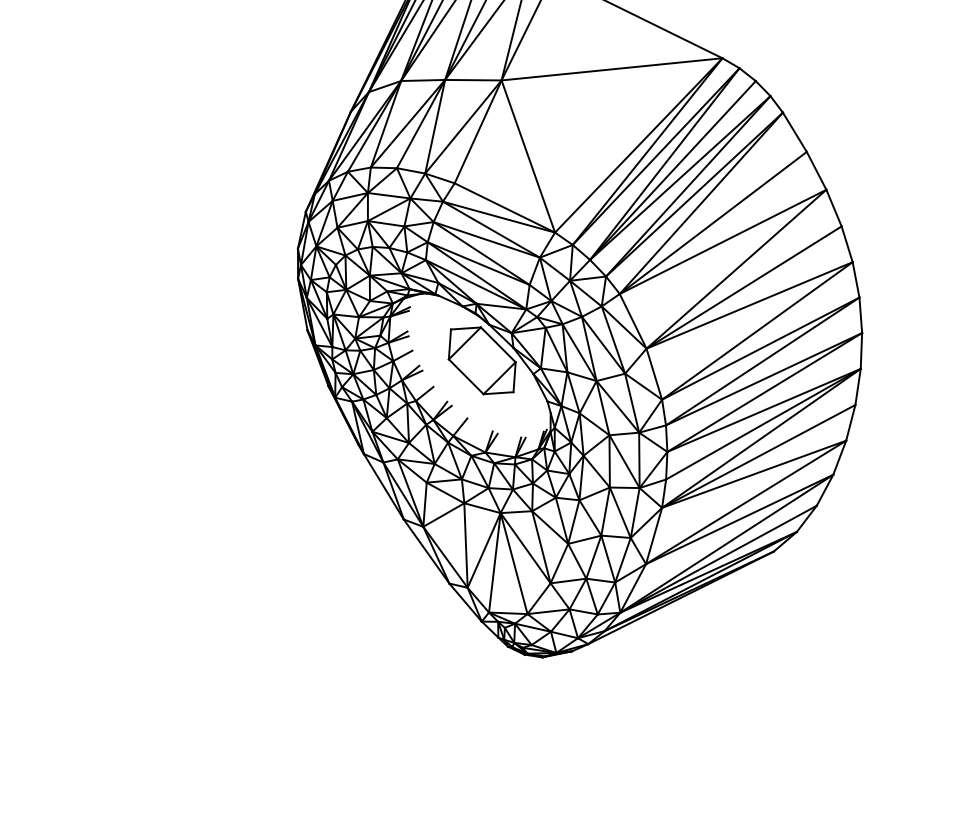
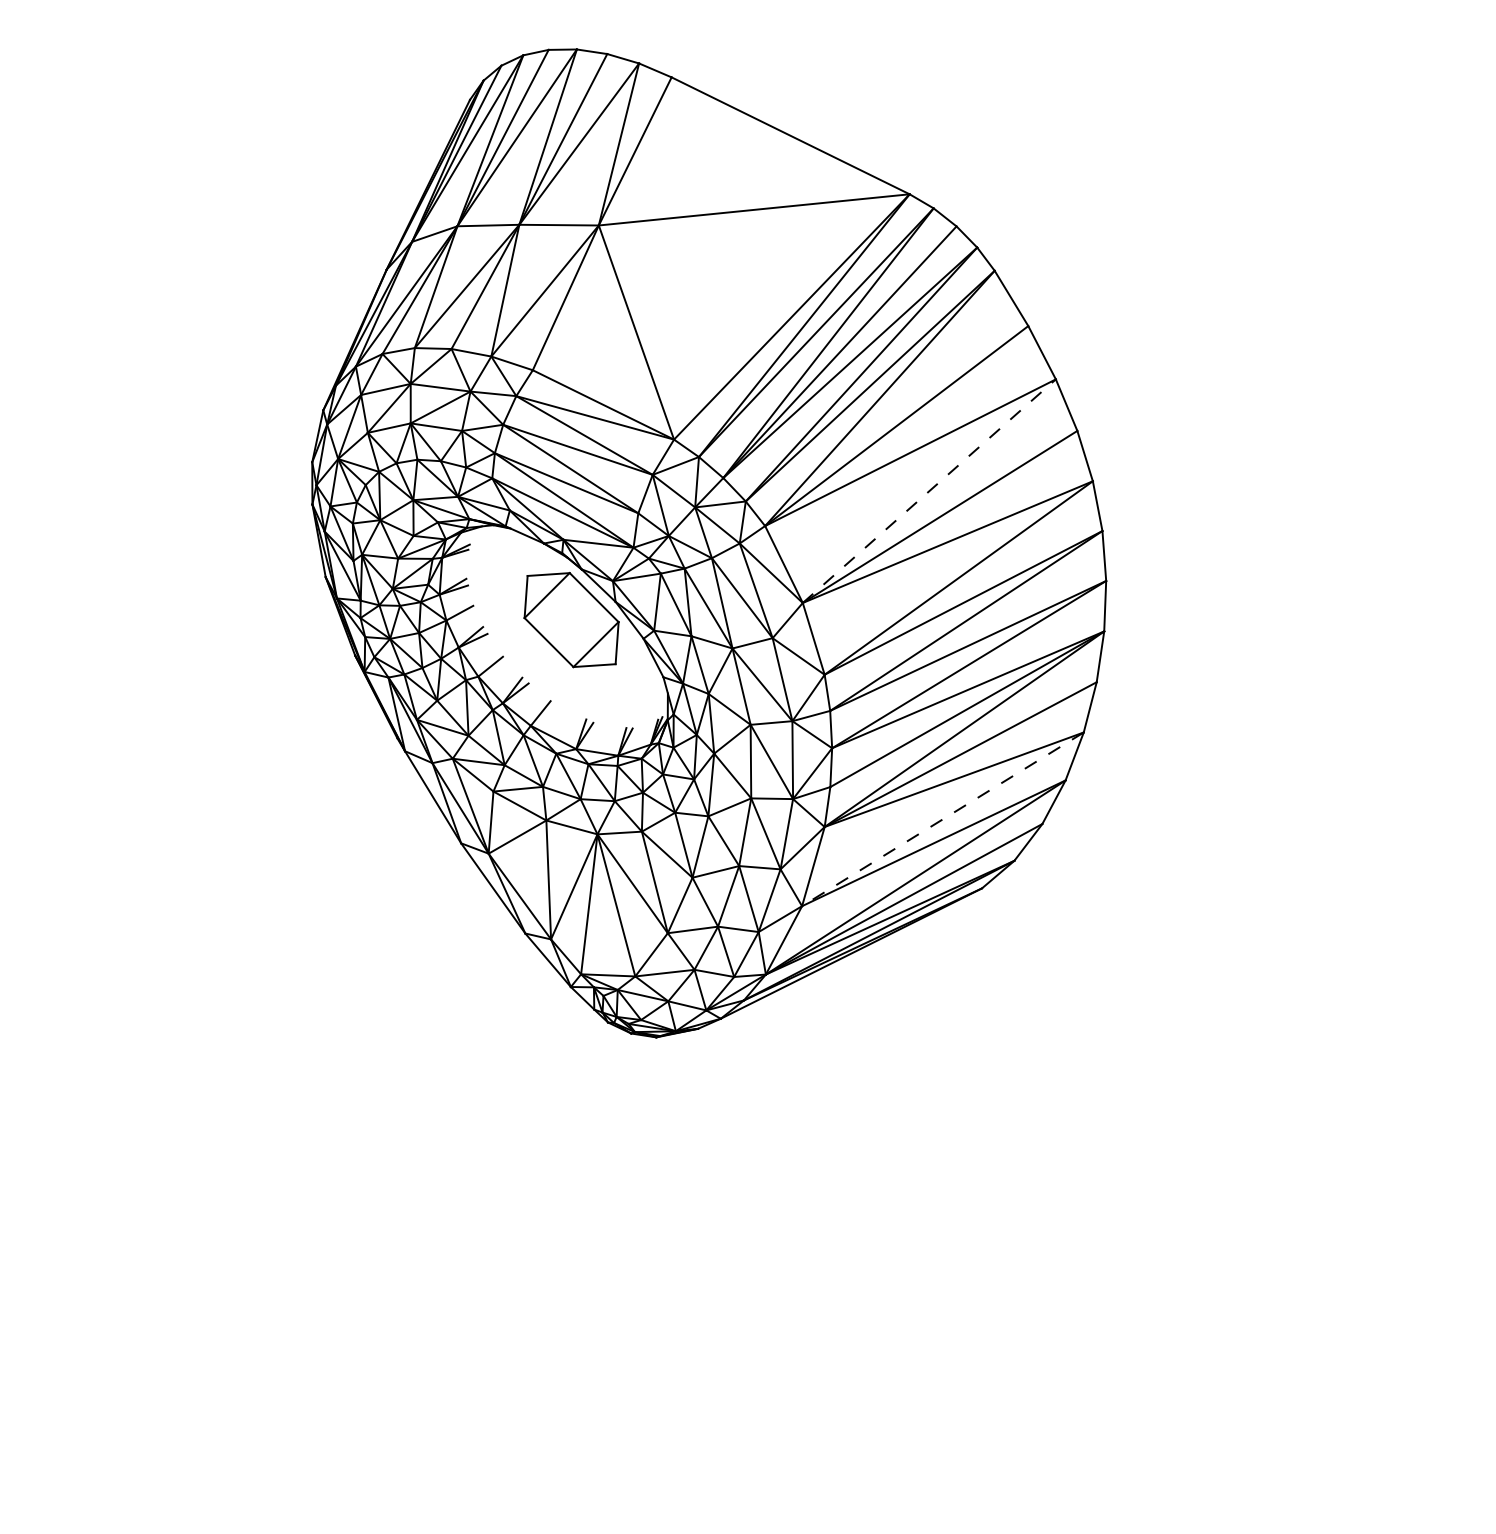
line: (736, 269) -> (929, 491), solid -> dashed
line: (745, 502) -> (942, 819), solid -> dashed

